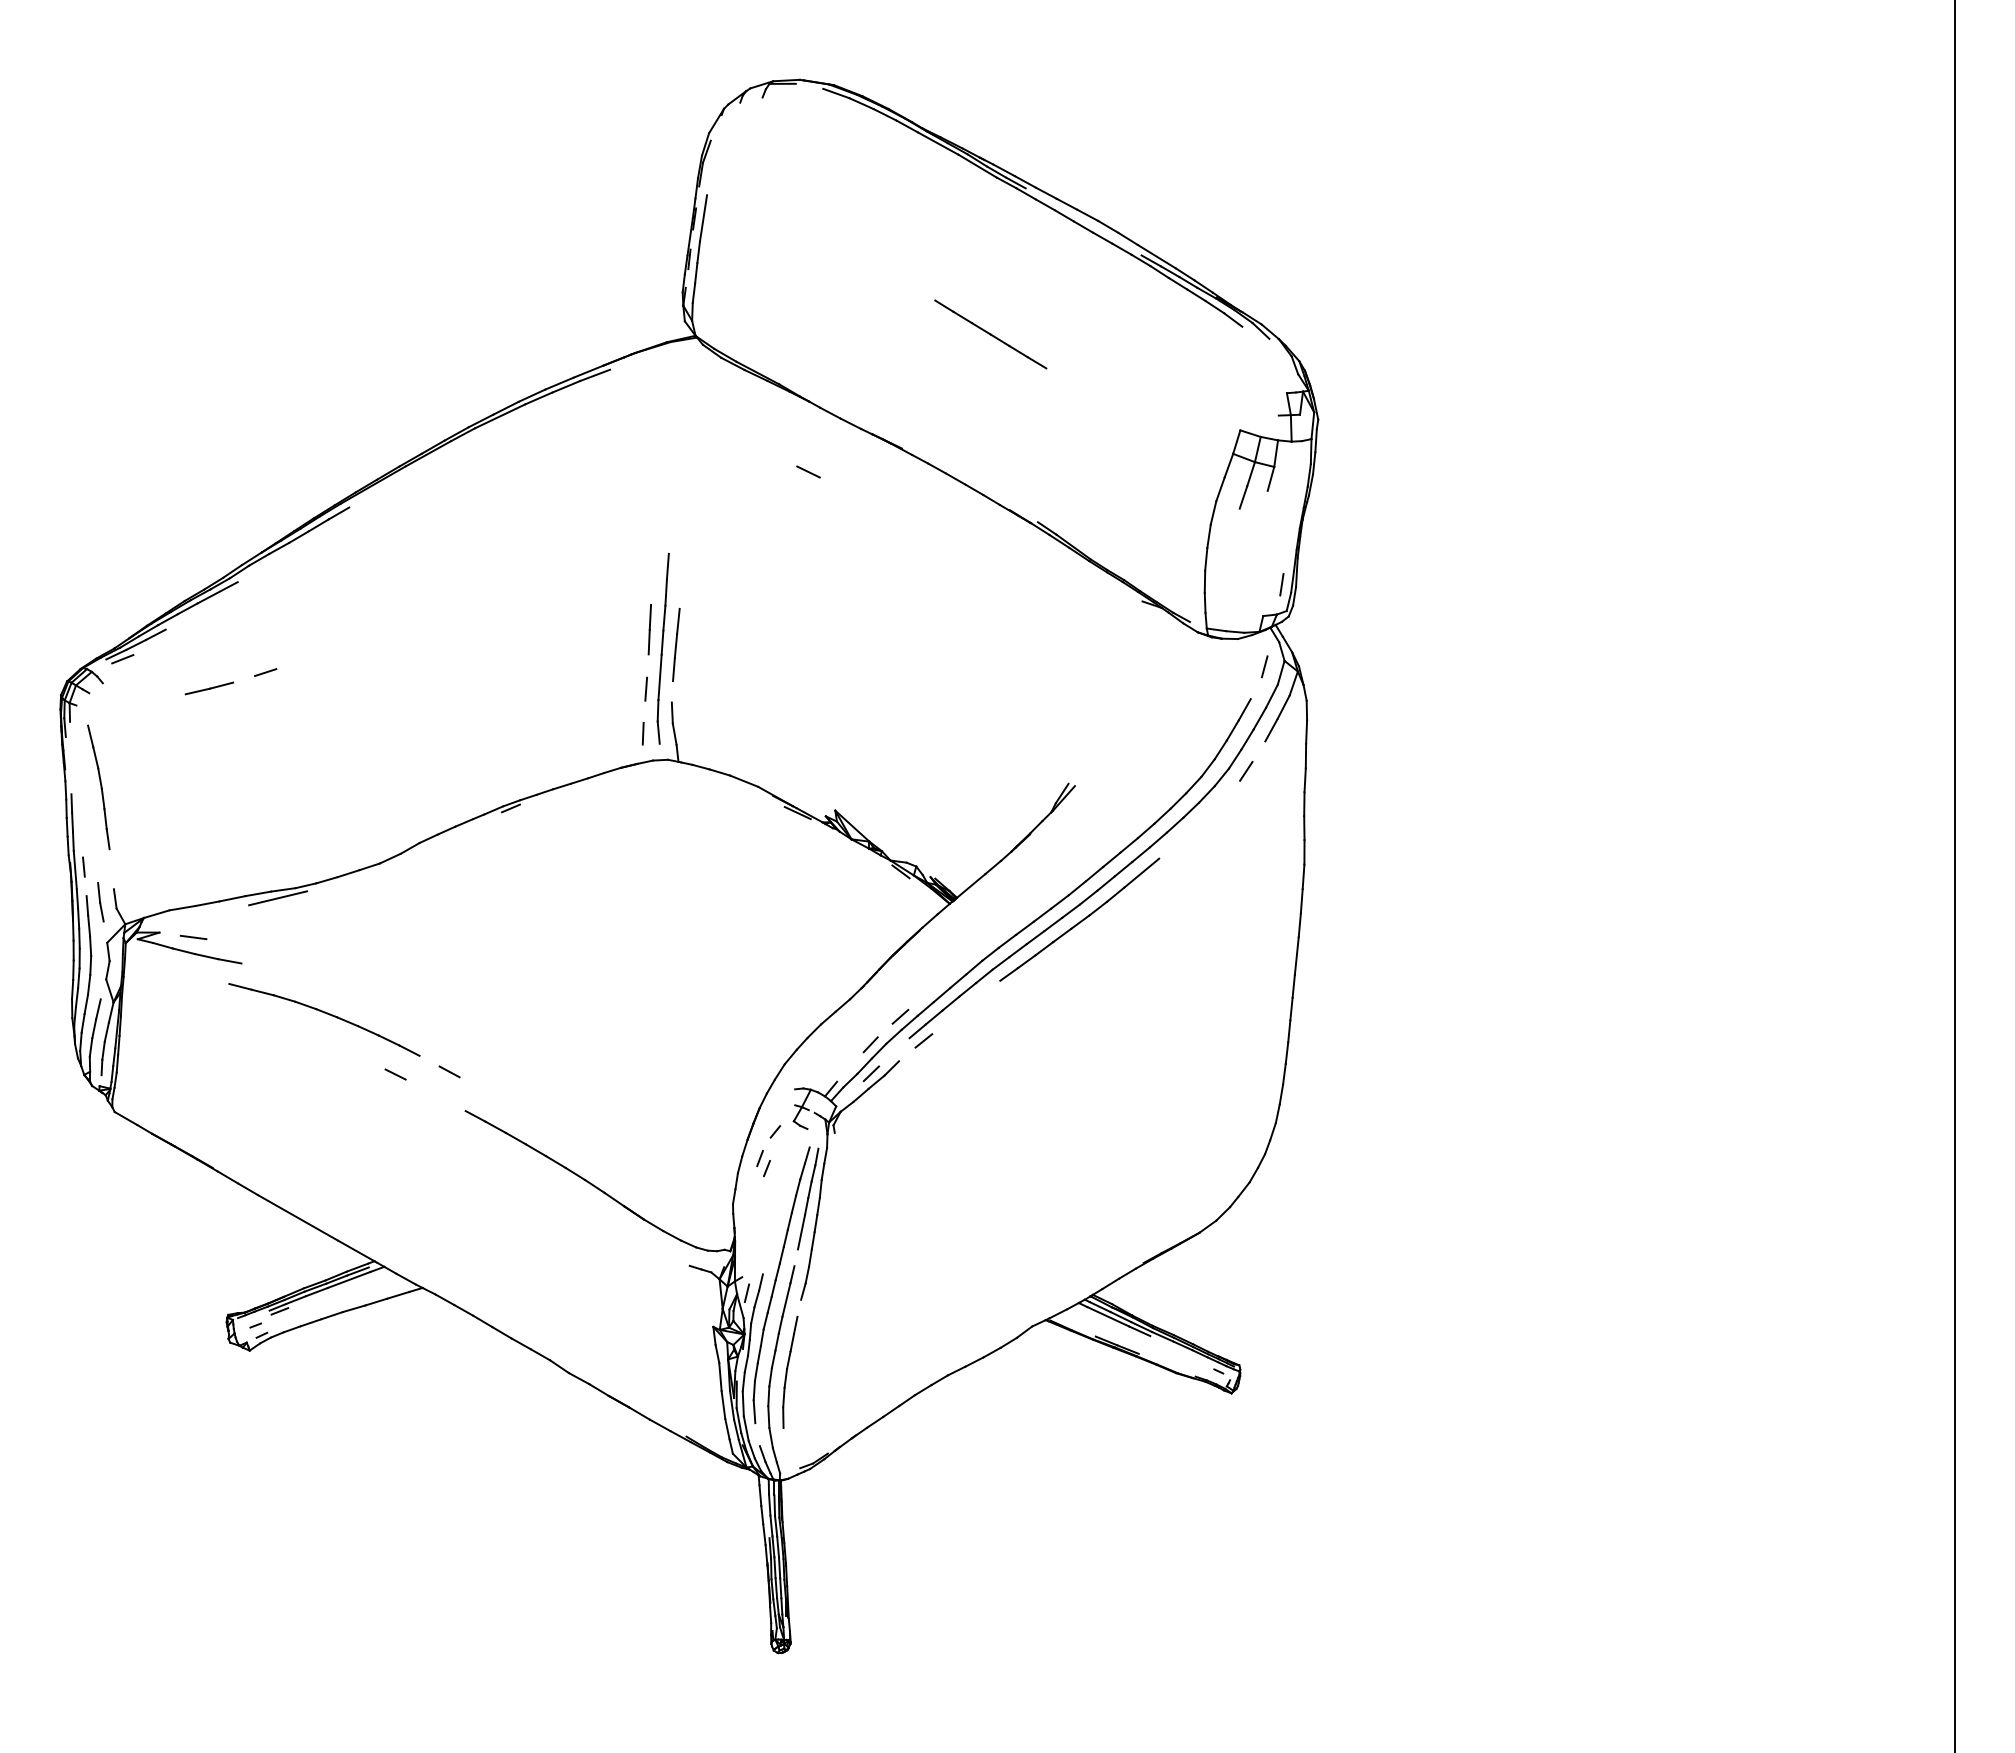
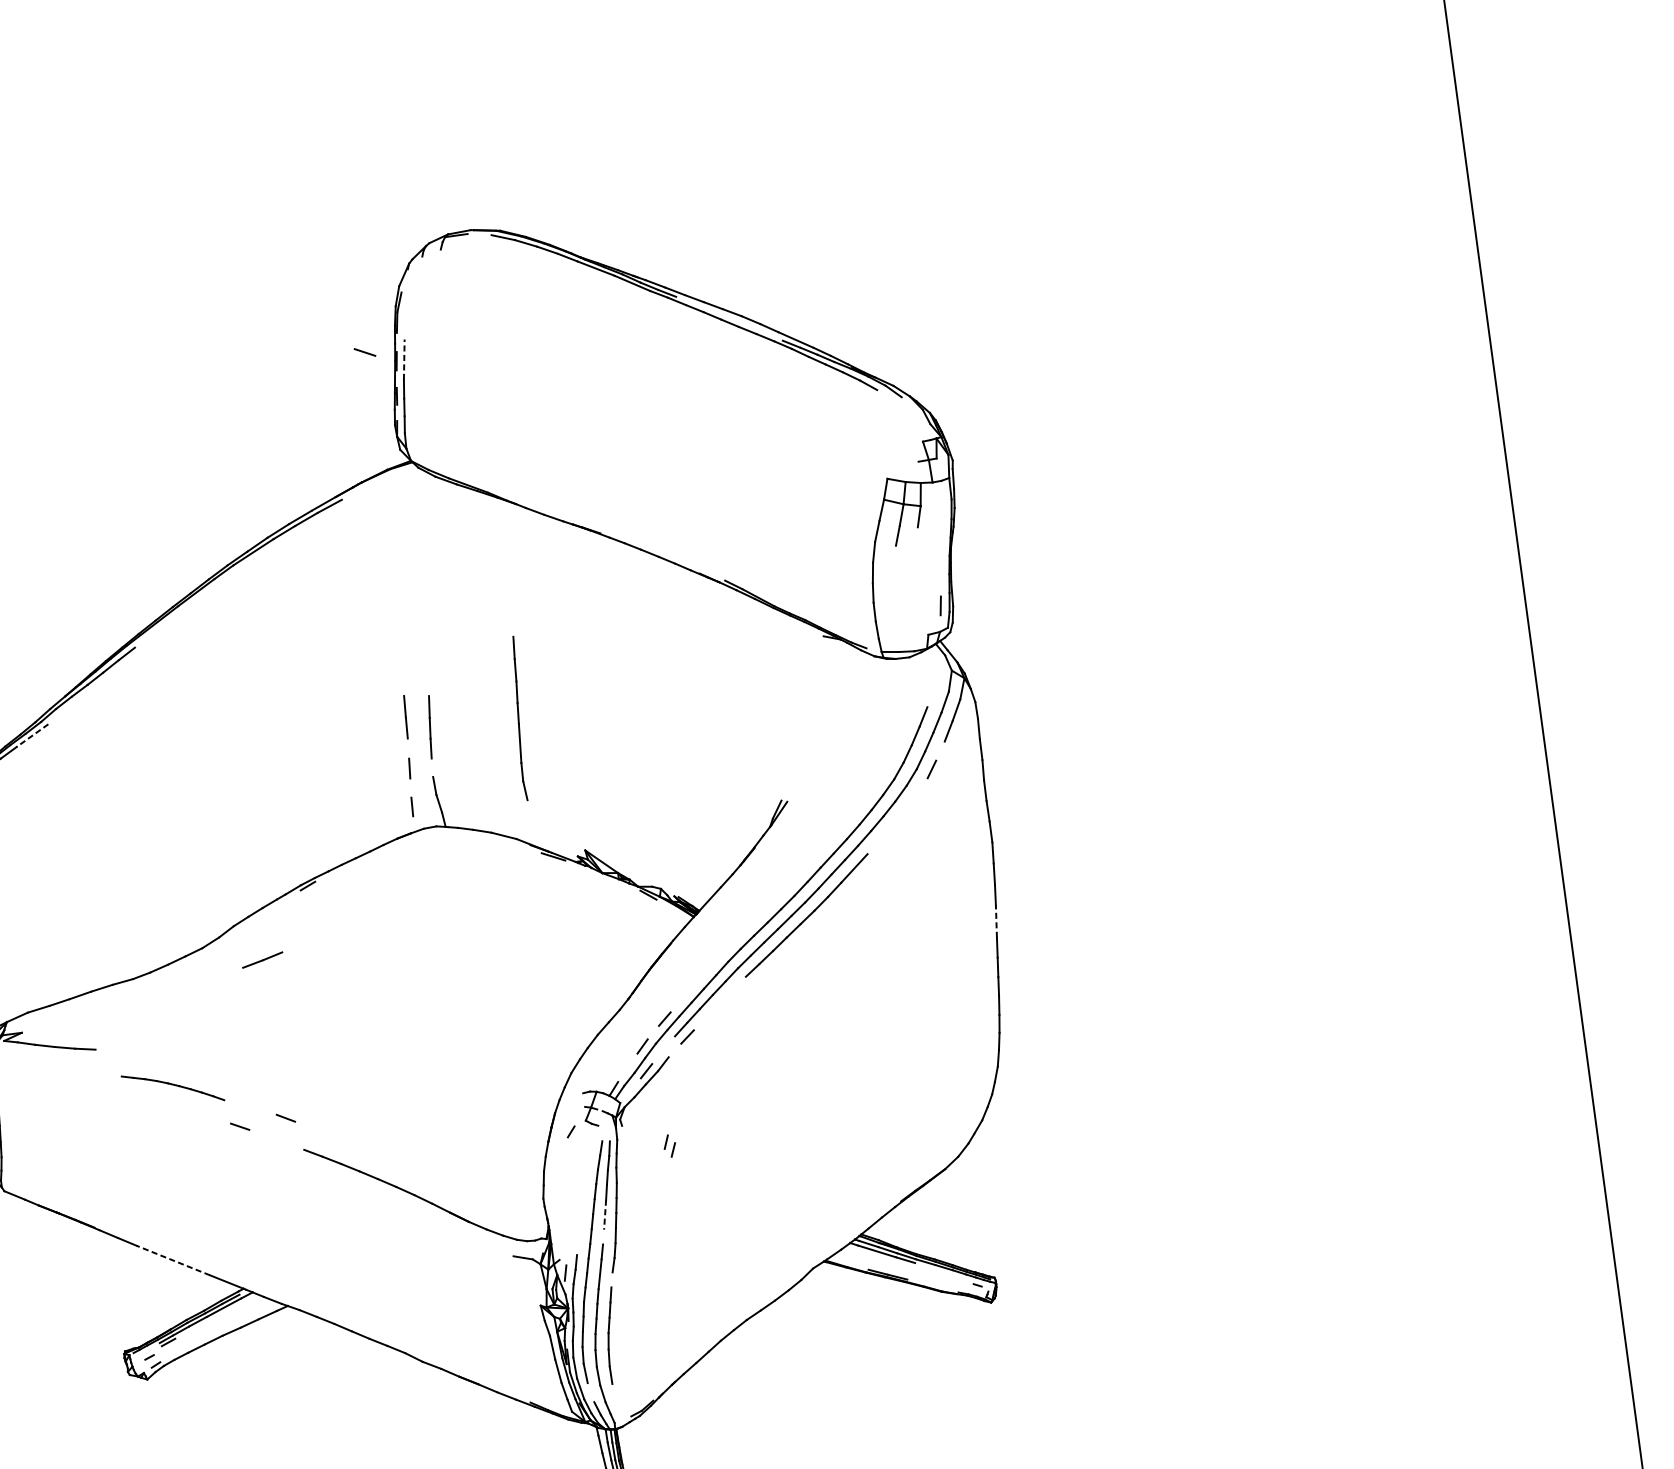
line: (703, 217) -> (404, 358), solid -> dashed
line: (990, 334) -> (662, 425), removed
line: (808, 471) -> (364, 352), moved
line: (217, 592) -> (32, 735), solid -> dashed
part: (662, 648) -> (518, 718), moved
line: (1264, 666) -> (935, 677), removed
line: (265, 672) -> (82, 798), removed
line: (208, 688) -> (261, 960), moved
line: (278, 898) -> (119, 989), removed
line: (193, 937) -> (51, 1033), removed
line: (1296, 956) -> (996, 921), solid -> dashed
part: (324, 1019) -> (172, 1087), size x0.6
part: (763, 1163) -> (669, 1146), moved
line: (298, 1217) -> (173, 1260), solid -> dashed
line: (801, 1232) -> (605, 1214), solid -> dashed

